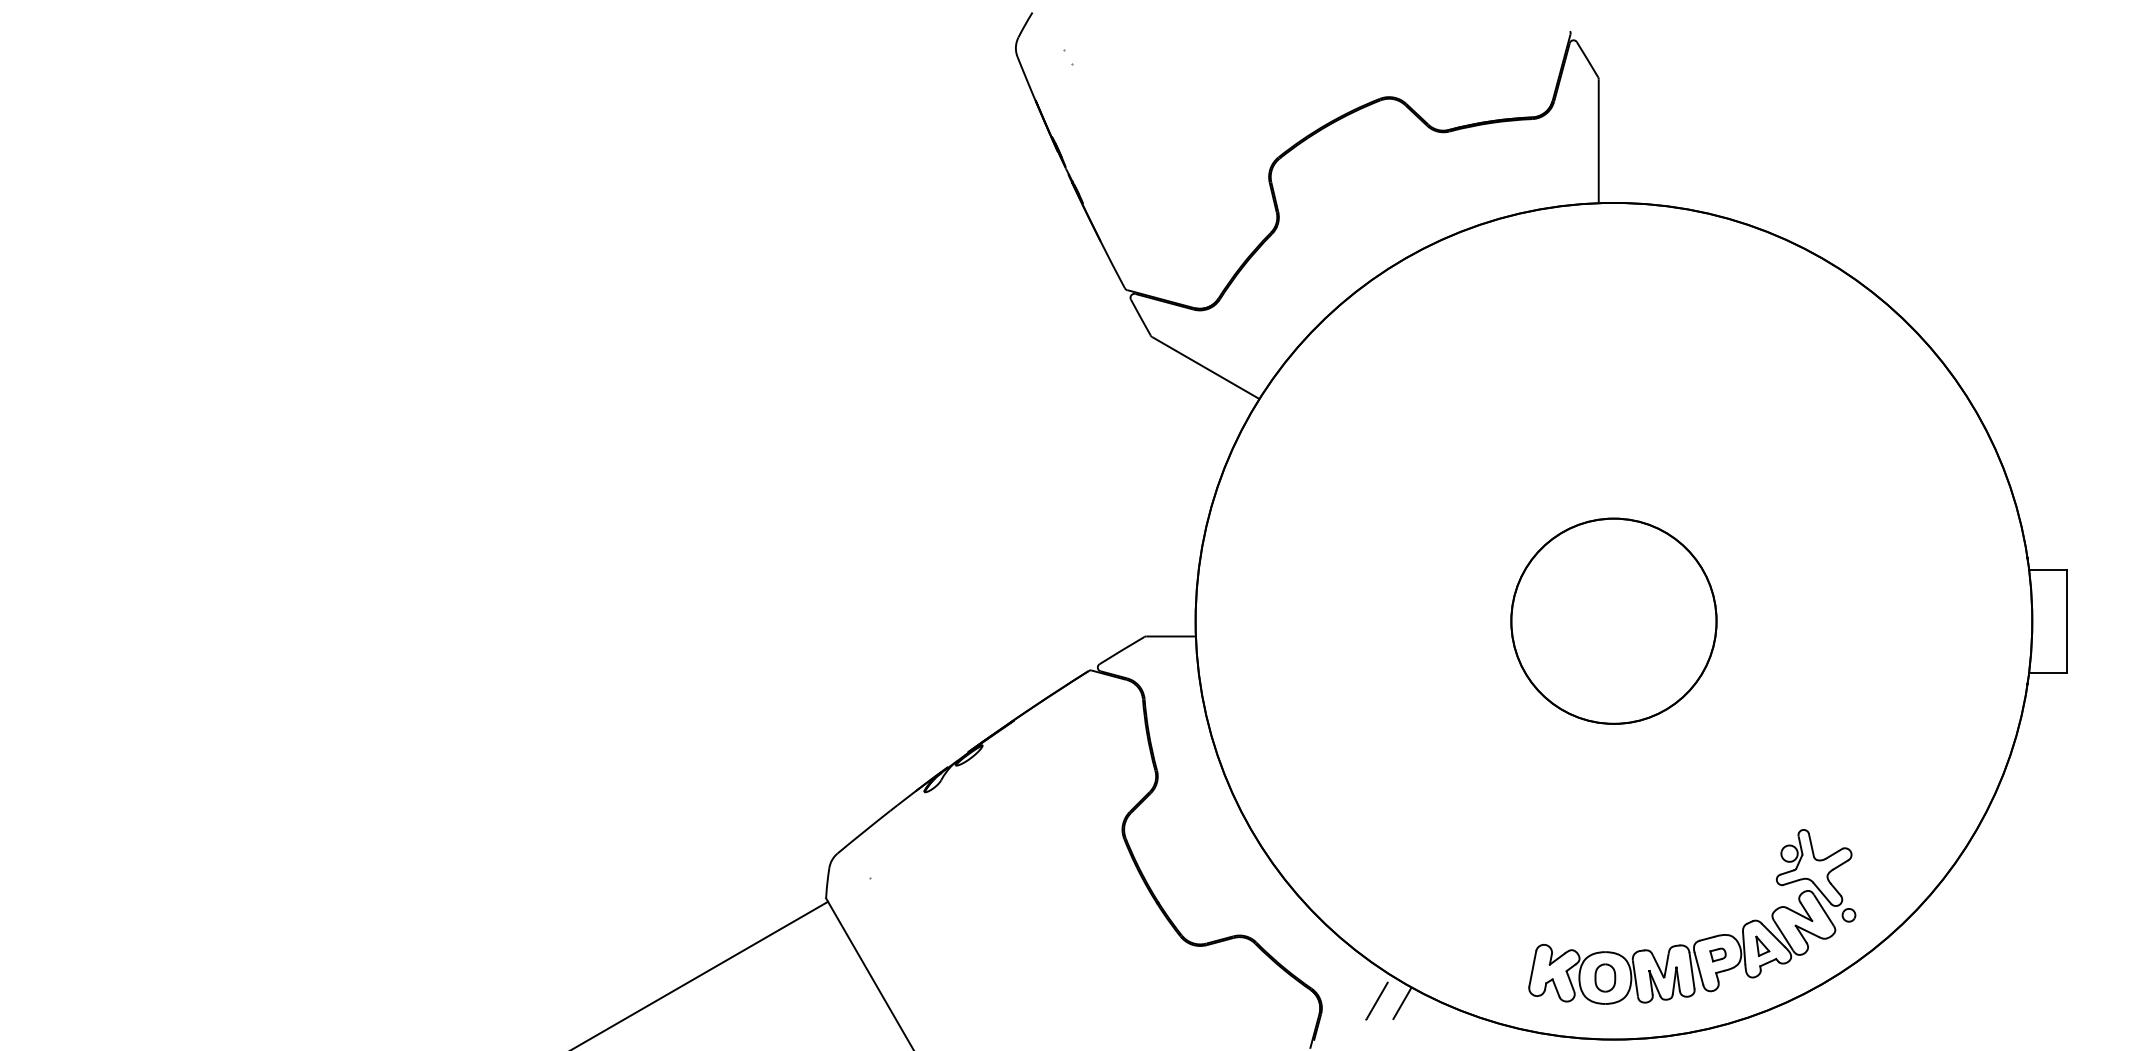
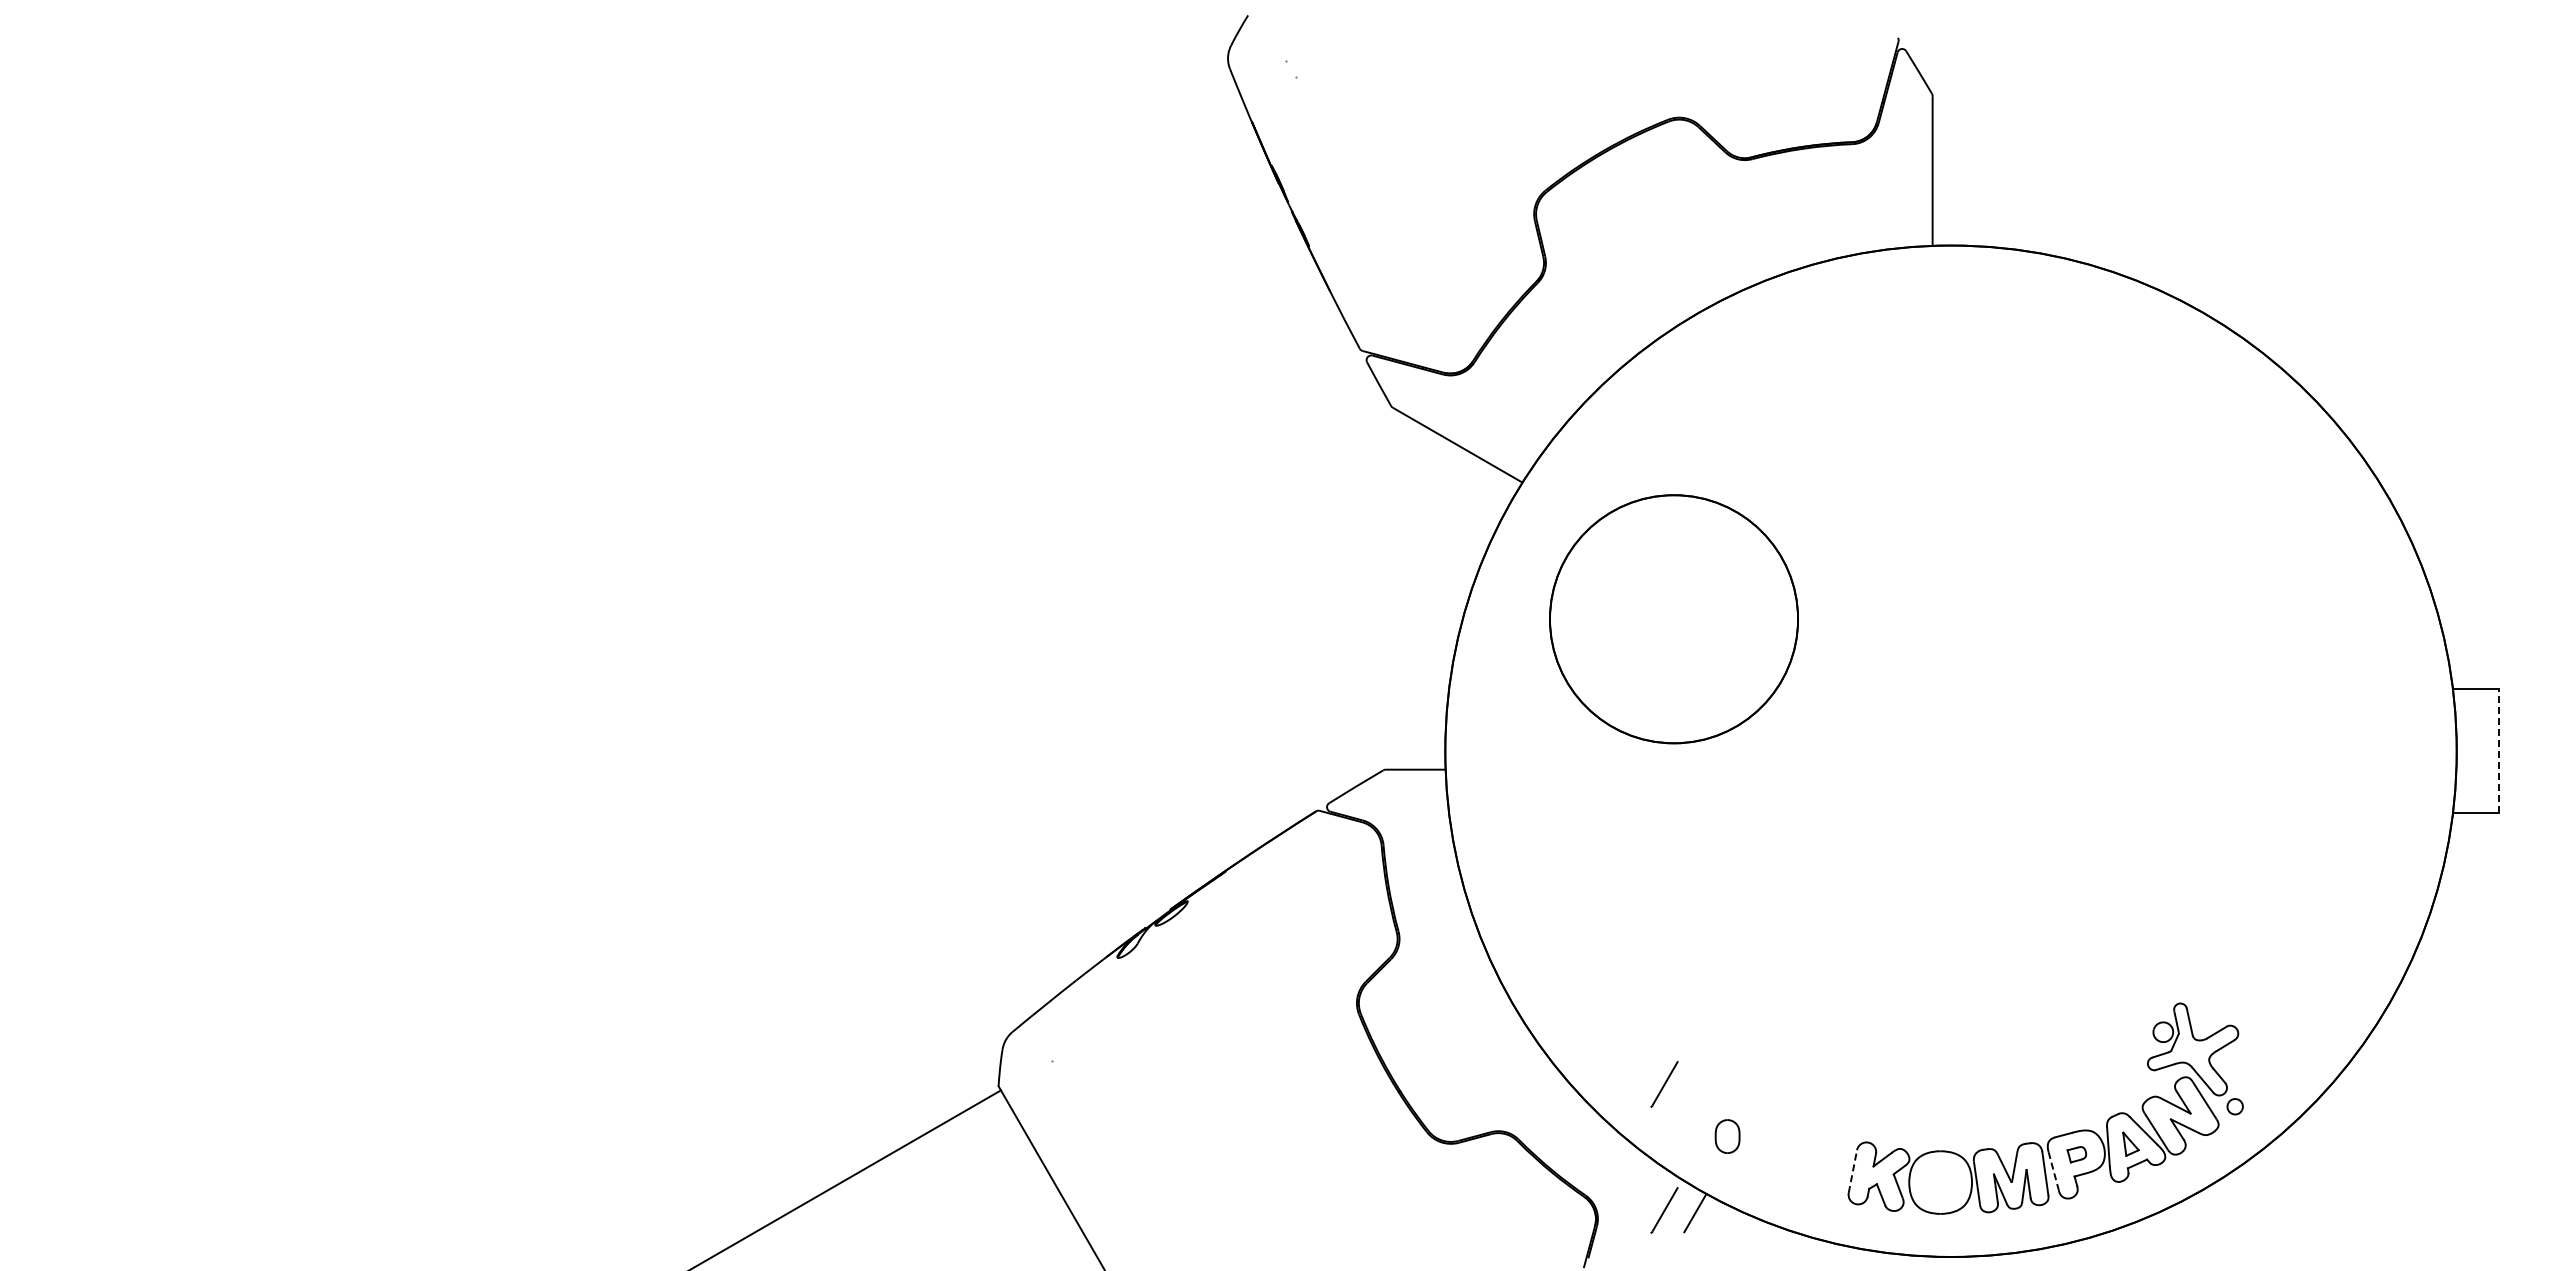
line: (2066, 620) -> (2498, 750), solid -> dashed
circle: (1613, 621) -> (1673, 619), moved
line: (1376, 896) -> (1664, 1084), added
line: (1532, 968) -> (1852, 1171), solid -> dashed
line: (1698, 968) -> (2053, 1171), solid -> dashed
part: (1605, 977) -> (1727, 1136), moved

